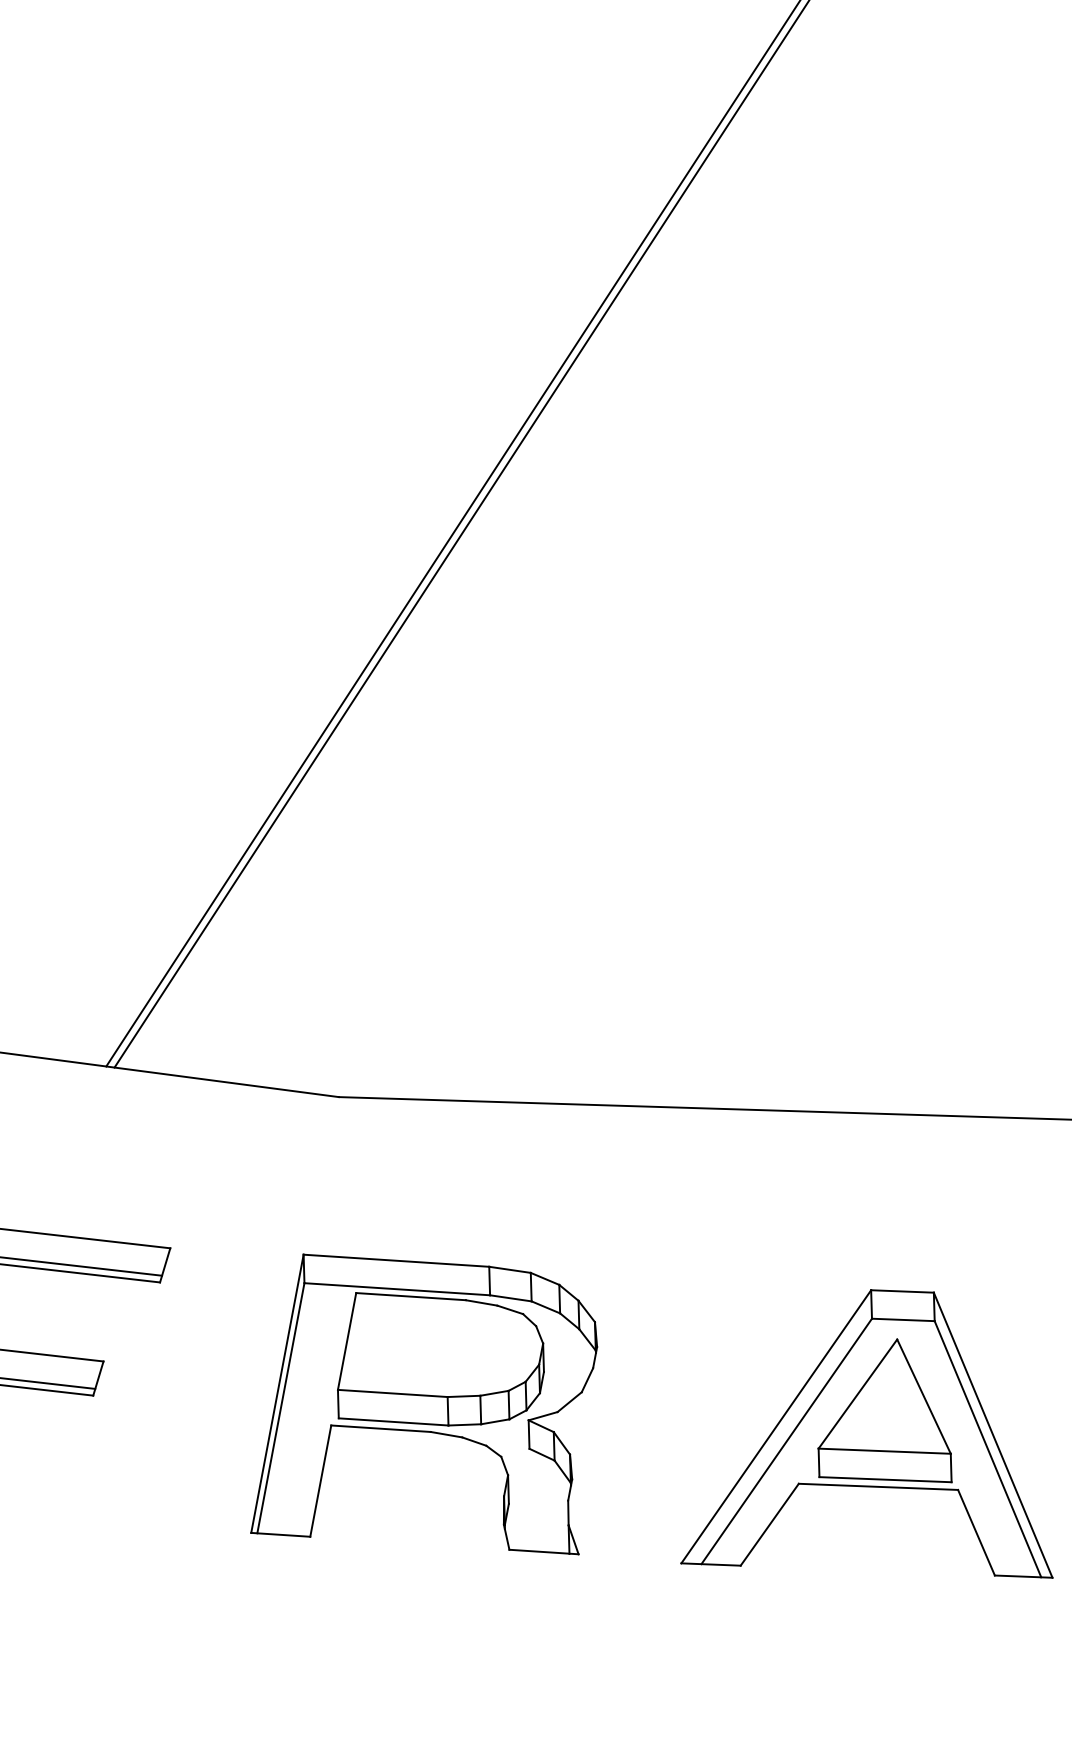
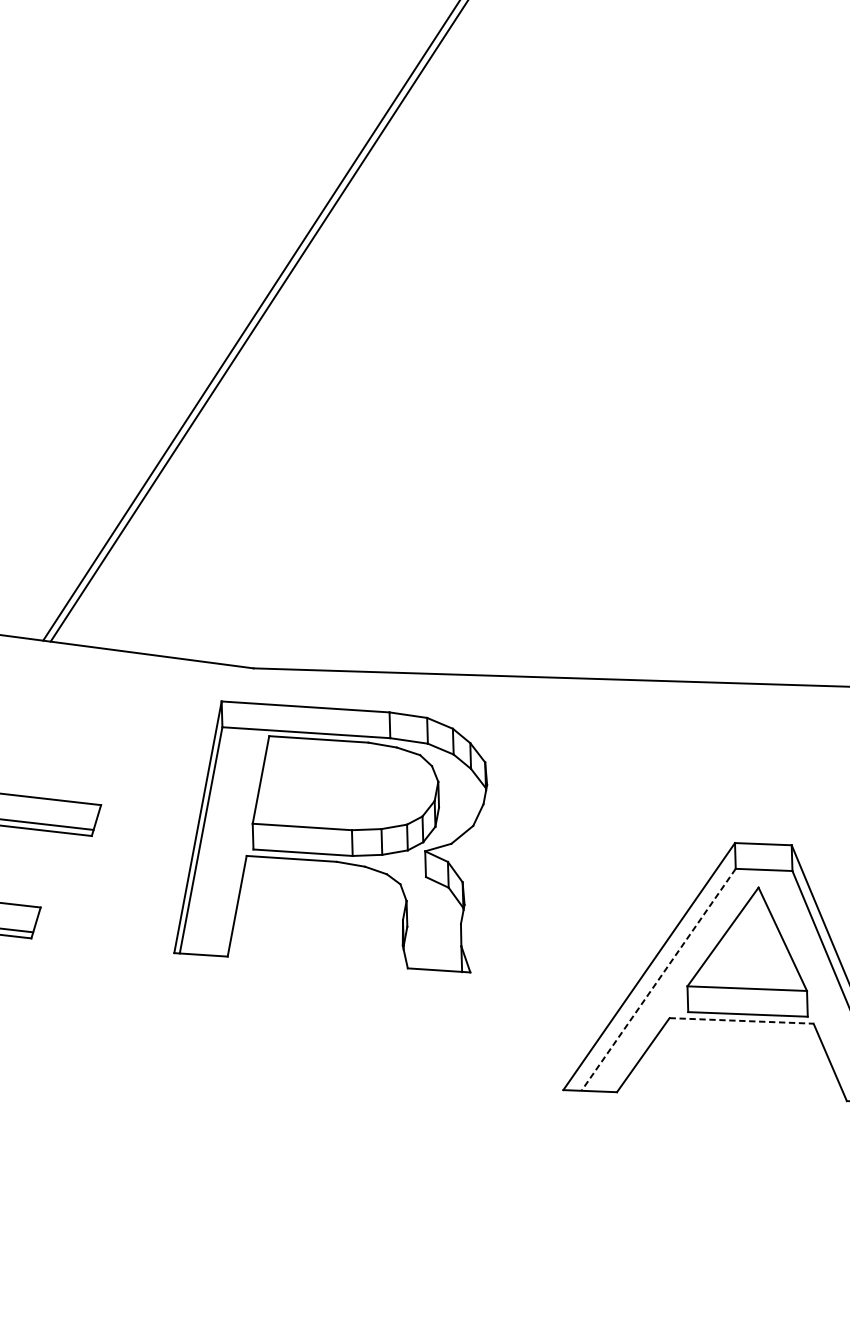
part: (424, 1404) -> (331, 836), moved
line: (786, 1441) -> (658, 979), solid -> dashed
line: (878, 1486) -> (741, 1020), solid -> dashed

